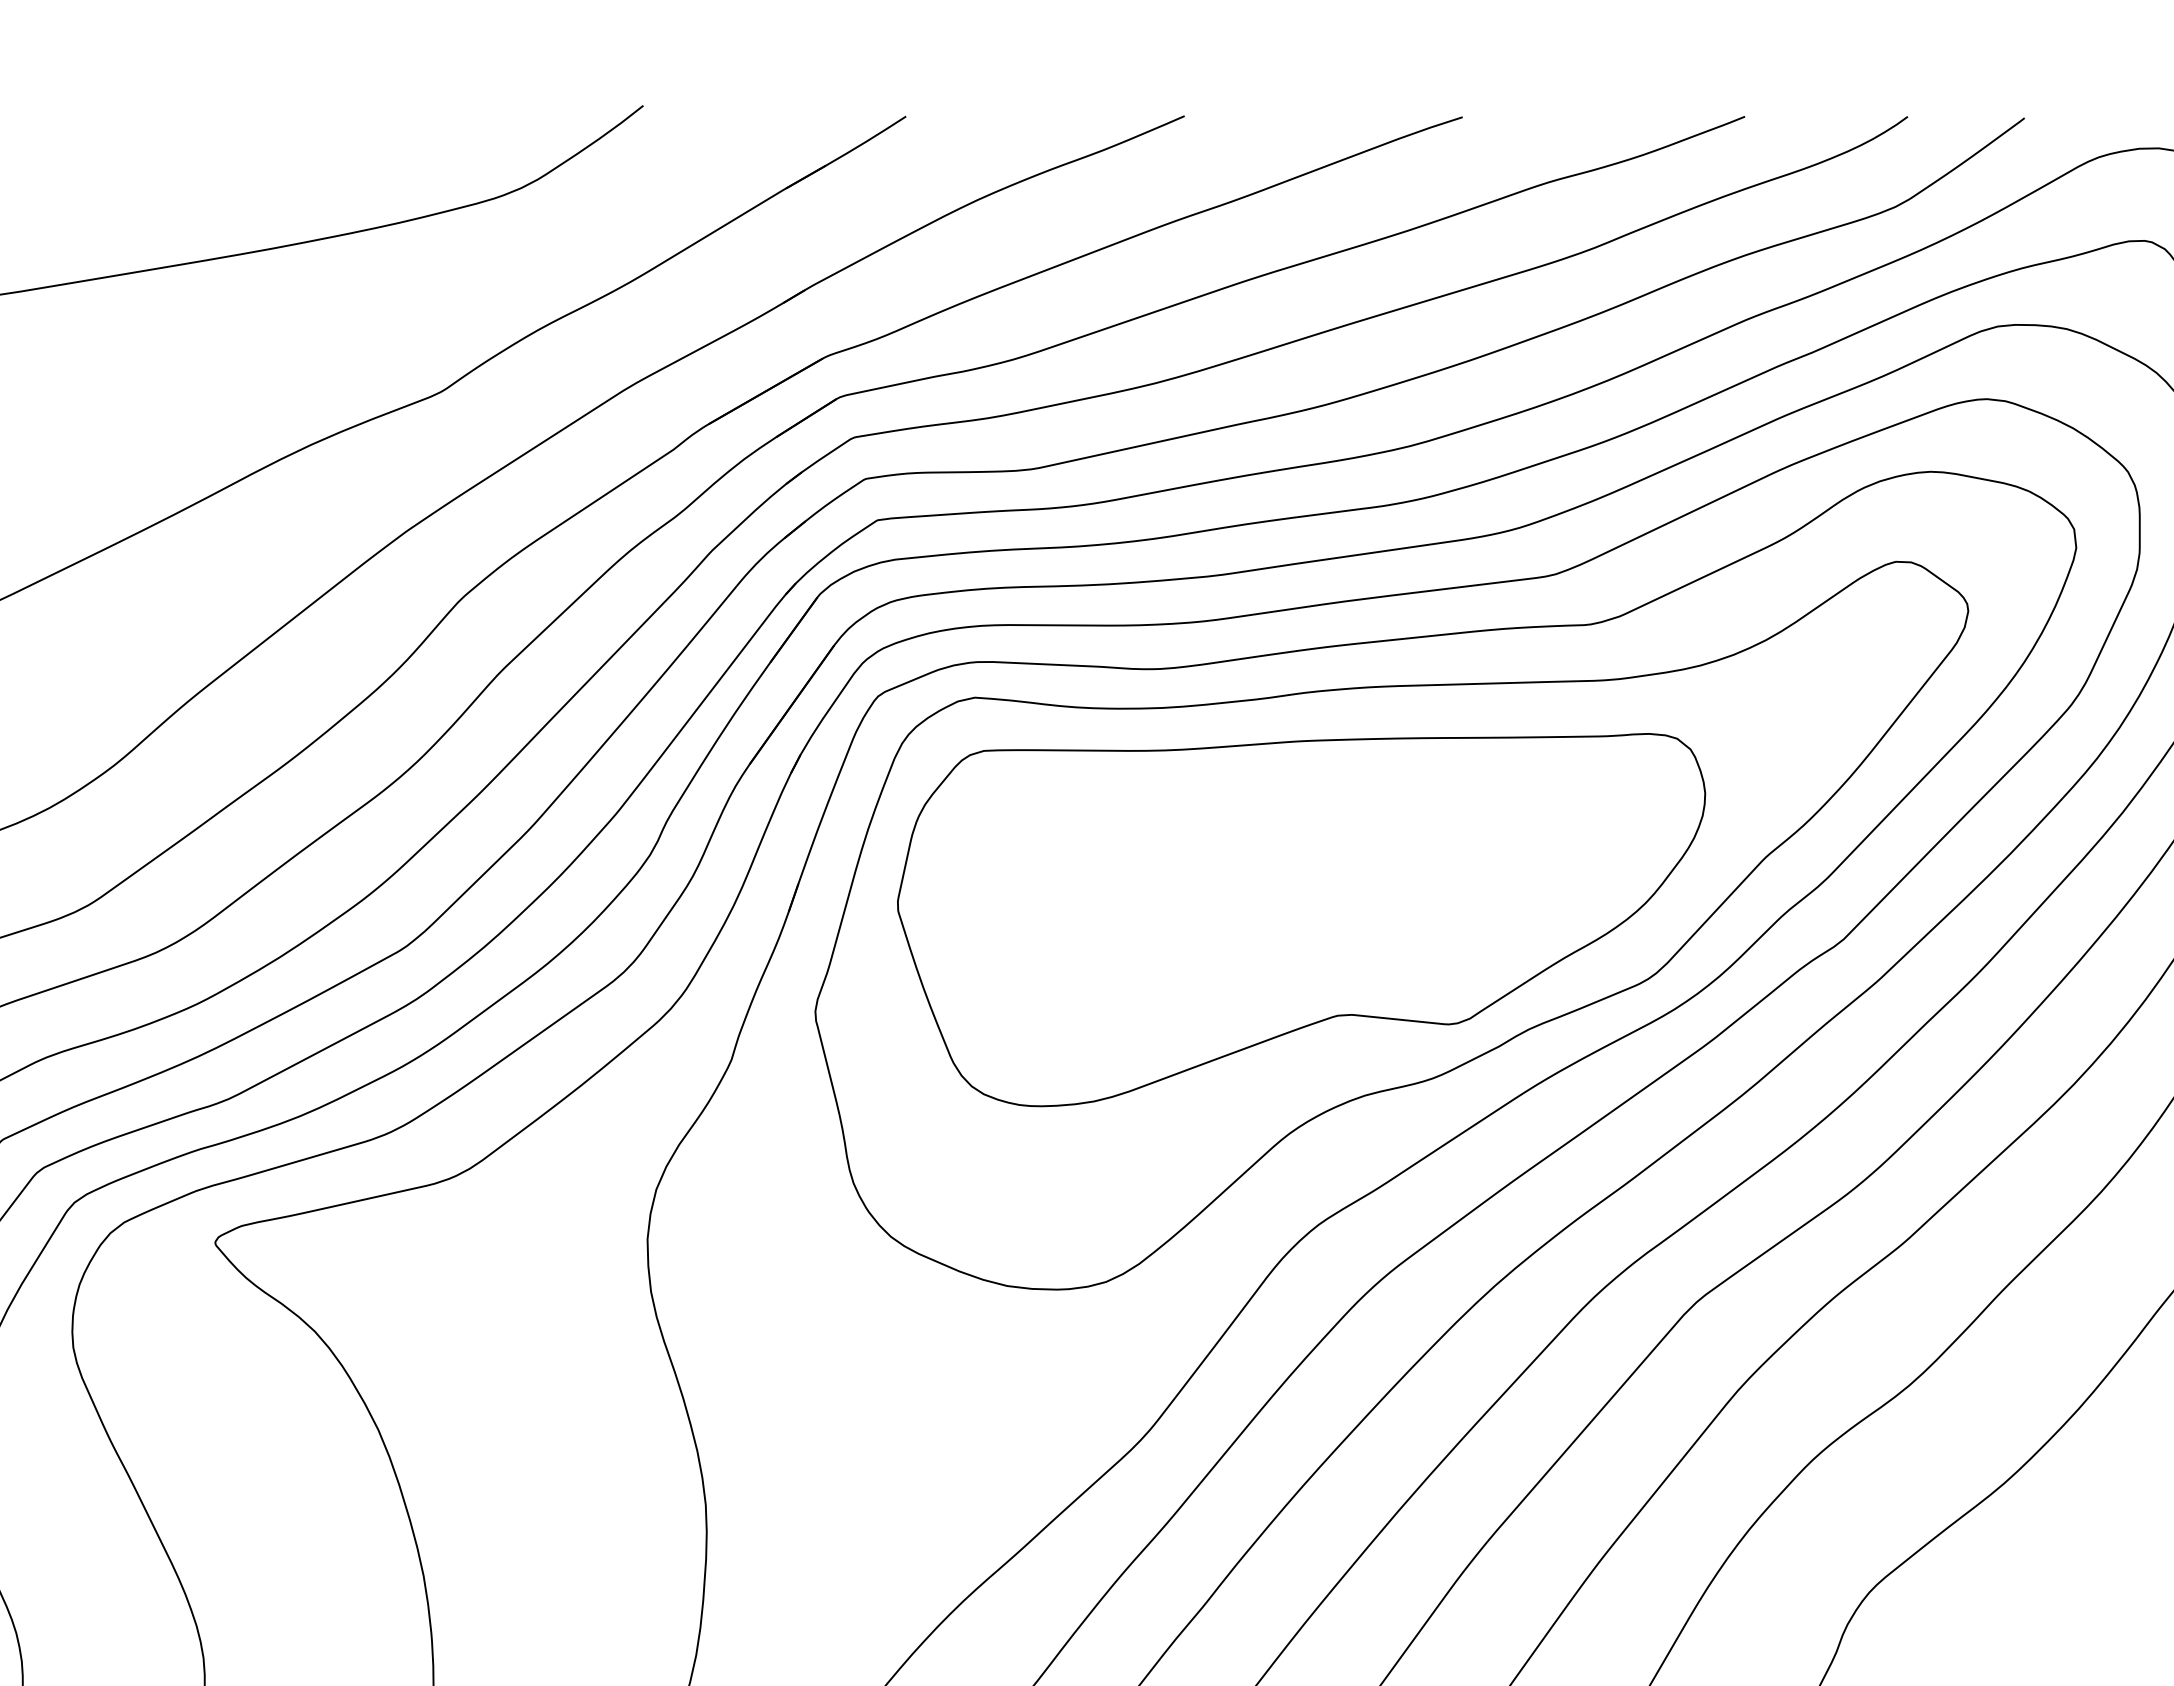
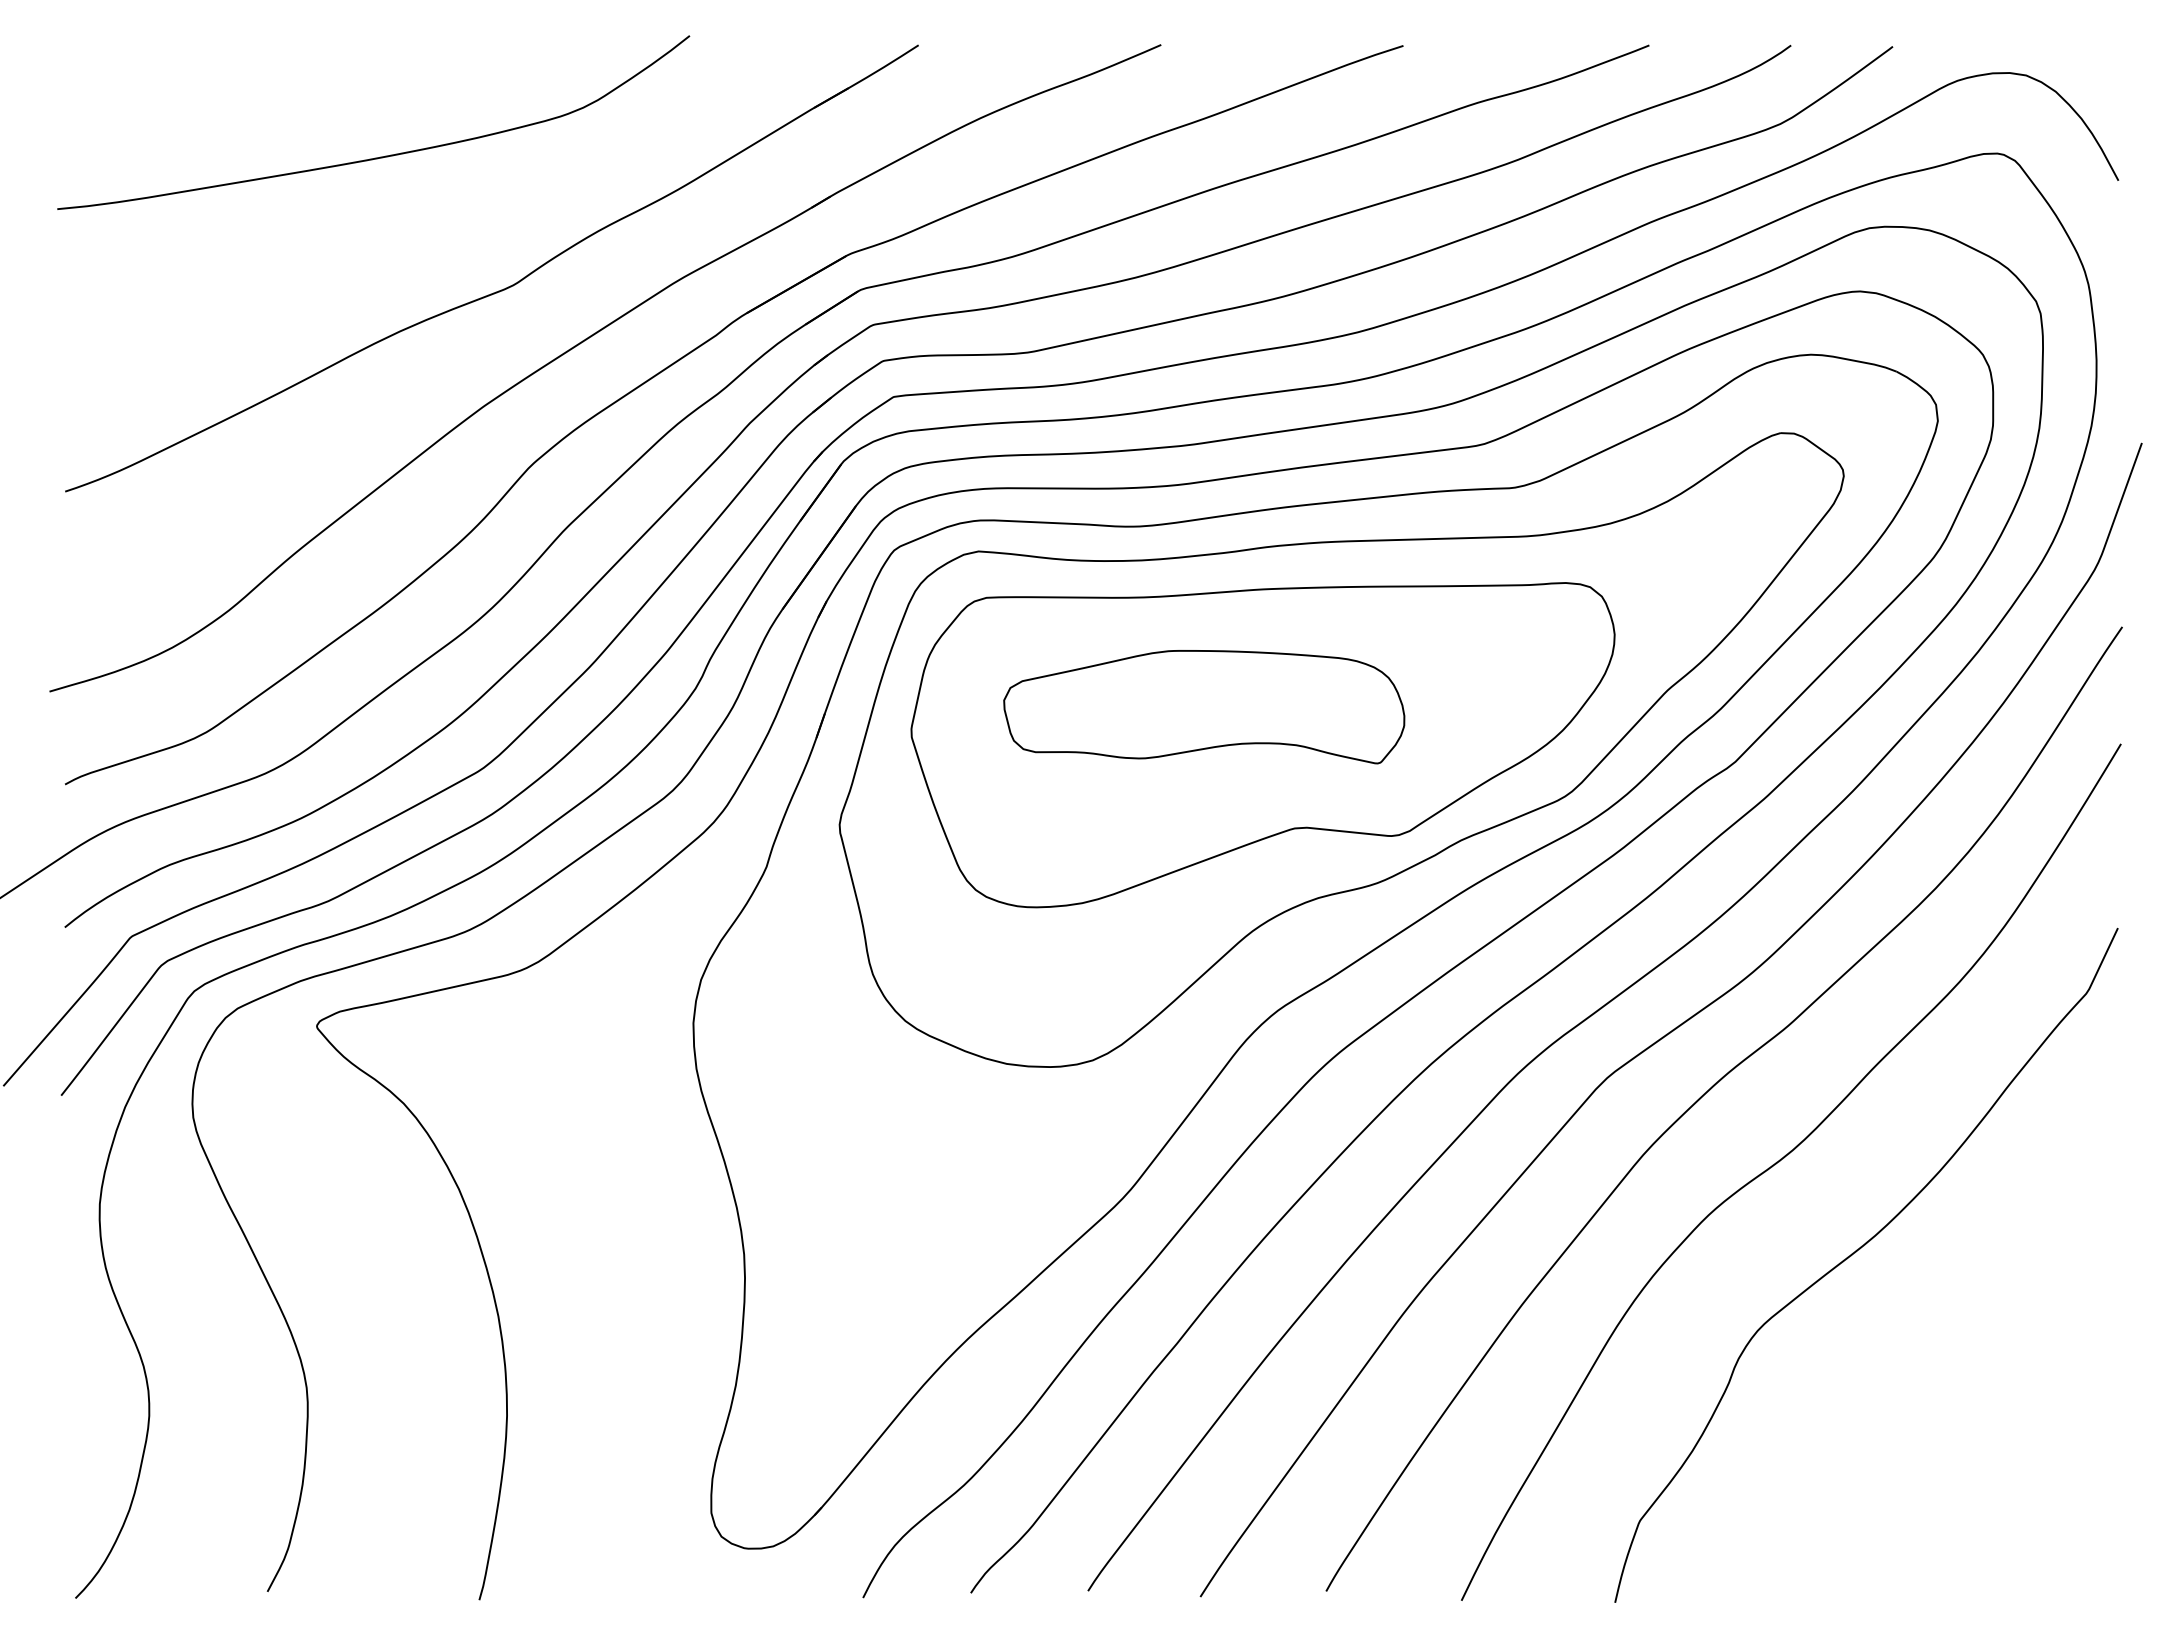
part: (1234, 876) -> (1204, 707), added

